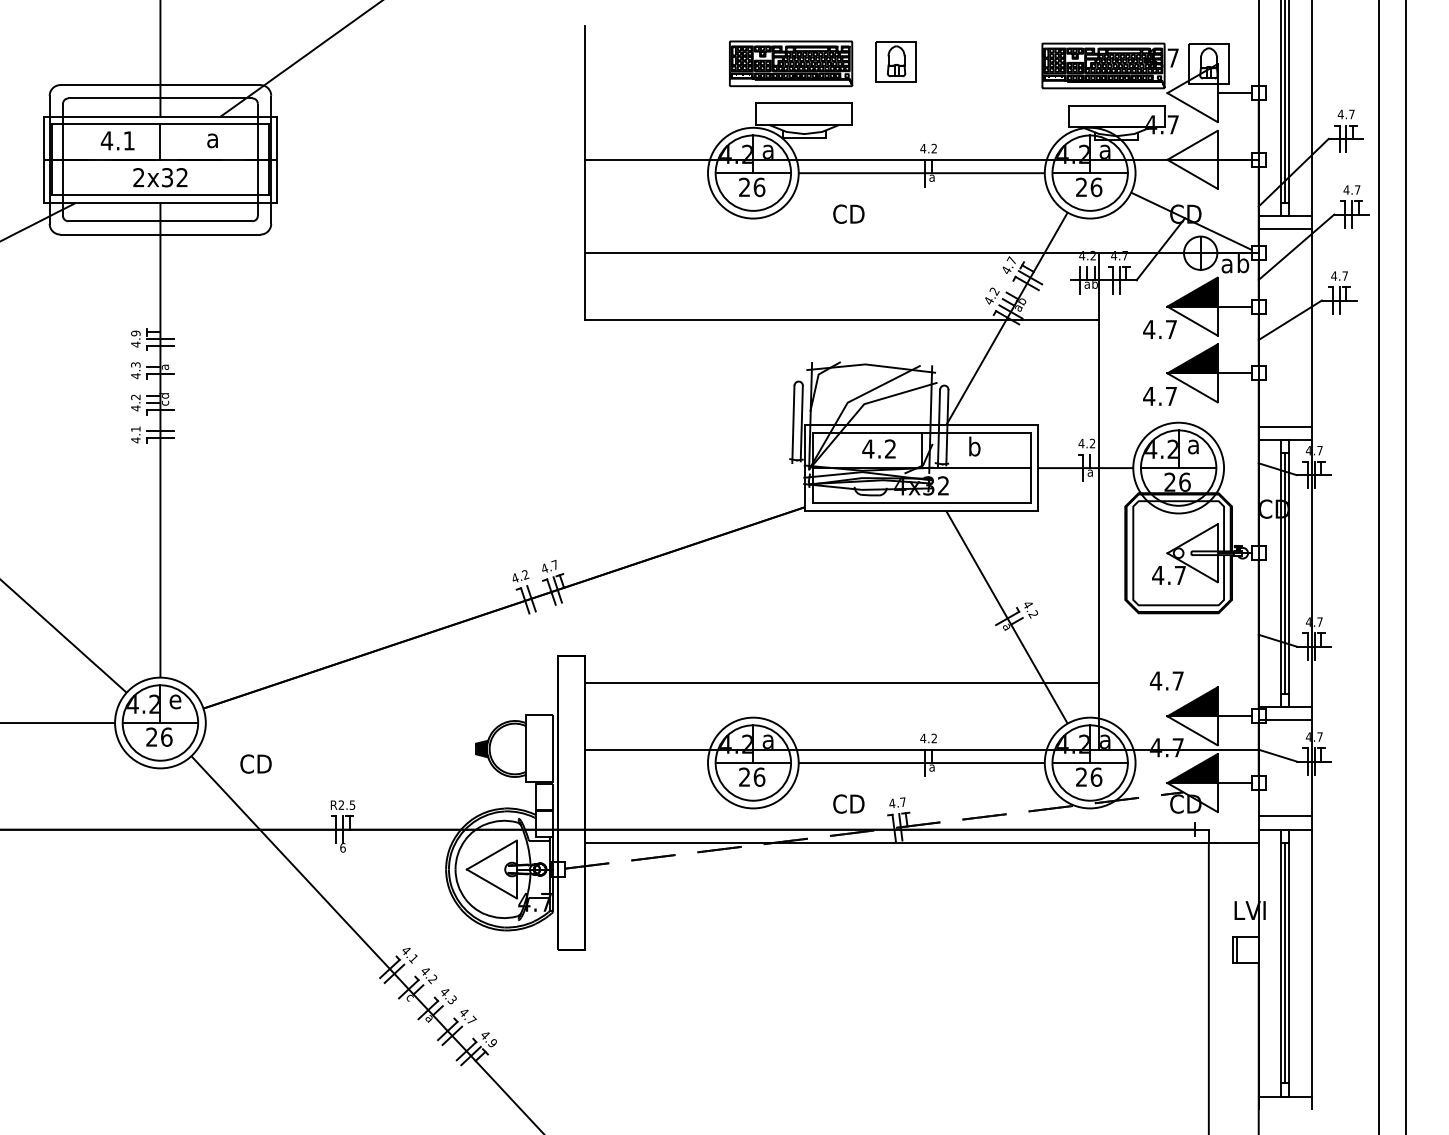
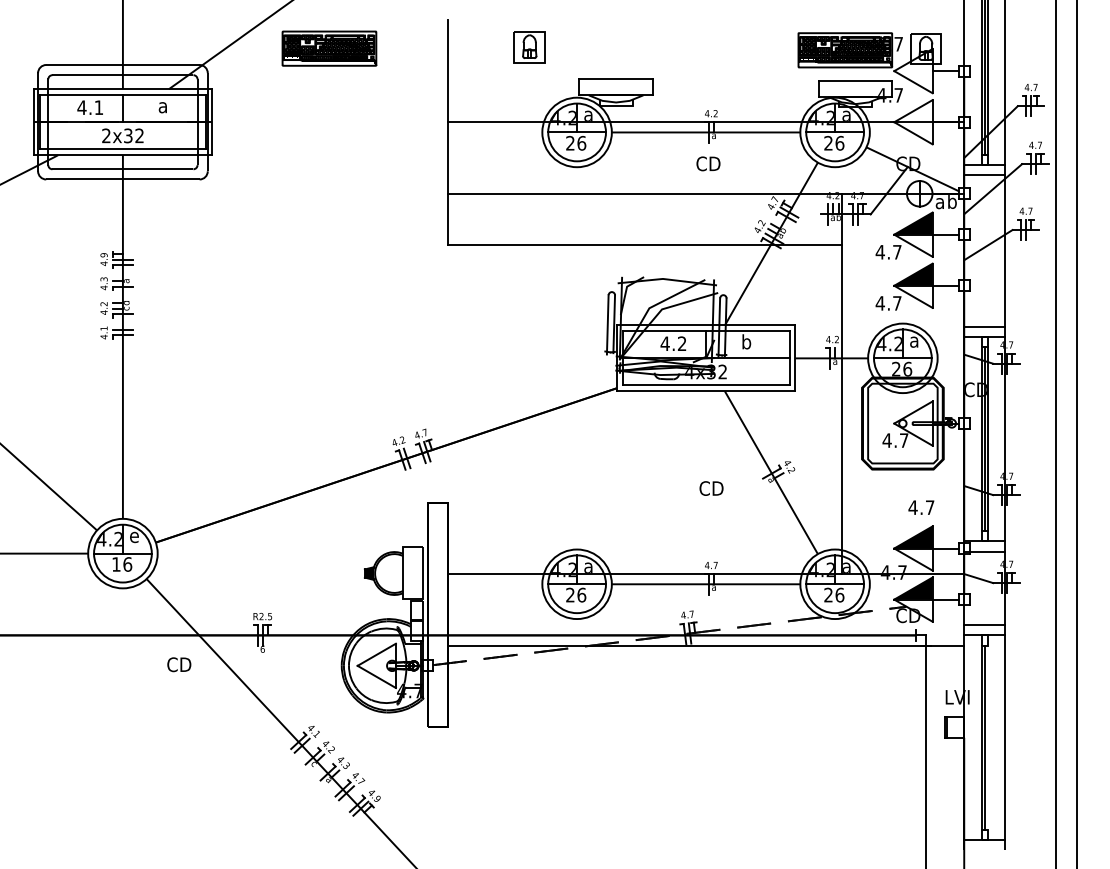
part: (895, 61) -> (528, 46), moved
part: (791, 63) -> (329, 48), moved
text: (848, 213) -> (708, 163), moved
text: (1166, 680) -> (921, 507), moved
line: (841, 682) -> (644, 522), removed
text: (151, 736) -> (116, 563), 26 -> 16
text: (933, 738) -> (715, 565), 4.2 -> 4.7
text: (255, 763) -> (178, 664), moved
text: (848, 803) -> (711, 488), moved
line: (1289, 963) -> (987, 737), removed

